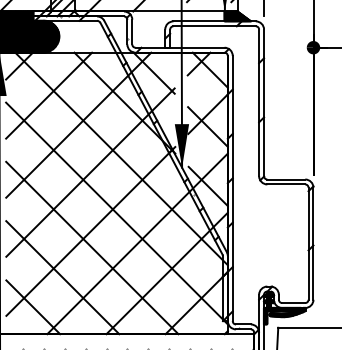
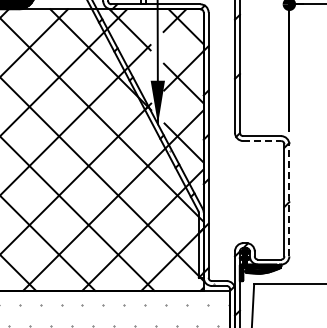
line: (286, 184) -> (262, 141), solid -> dashed
line: (313, 243) -> (289, 200), solid -> dashed

